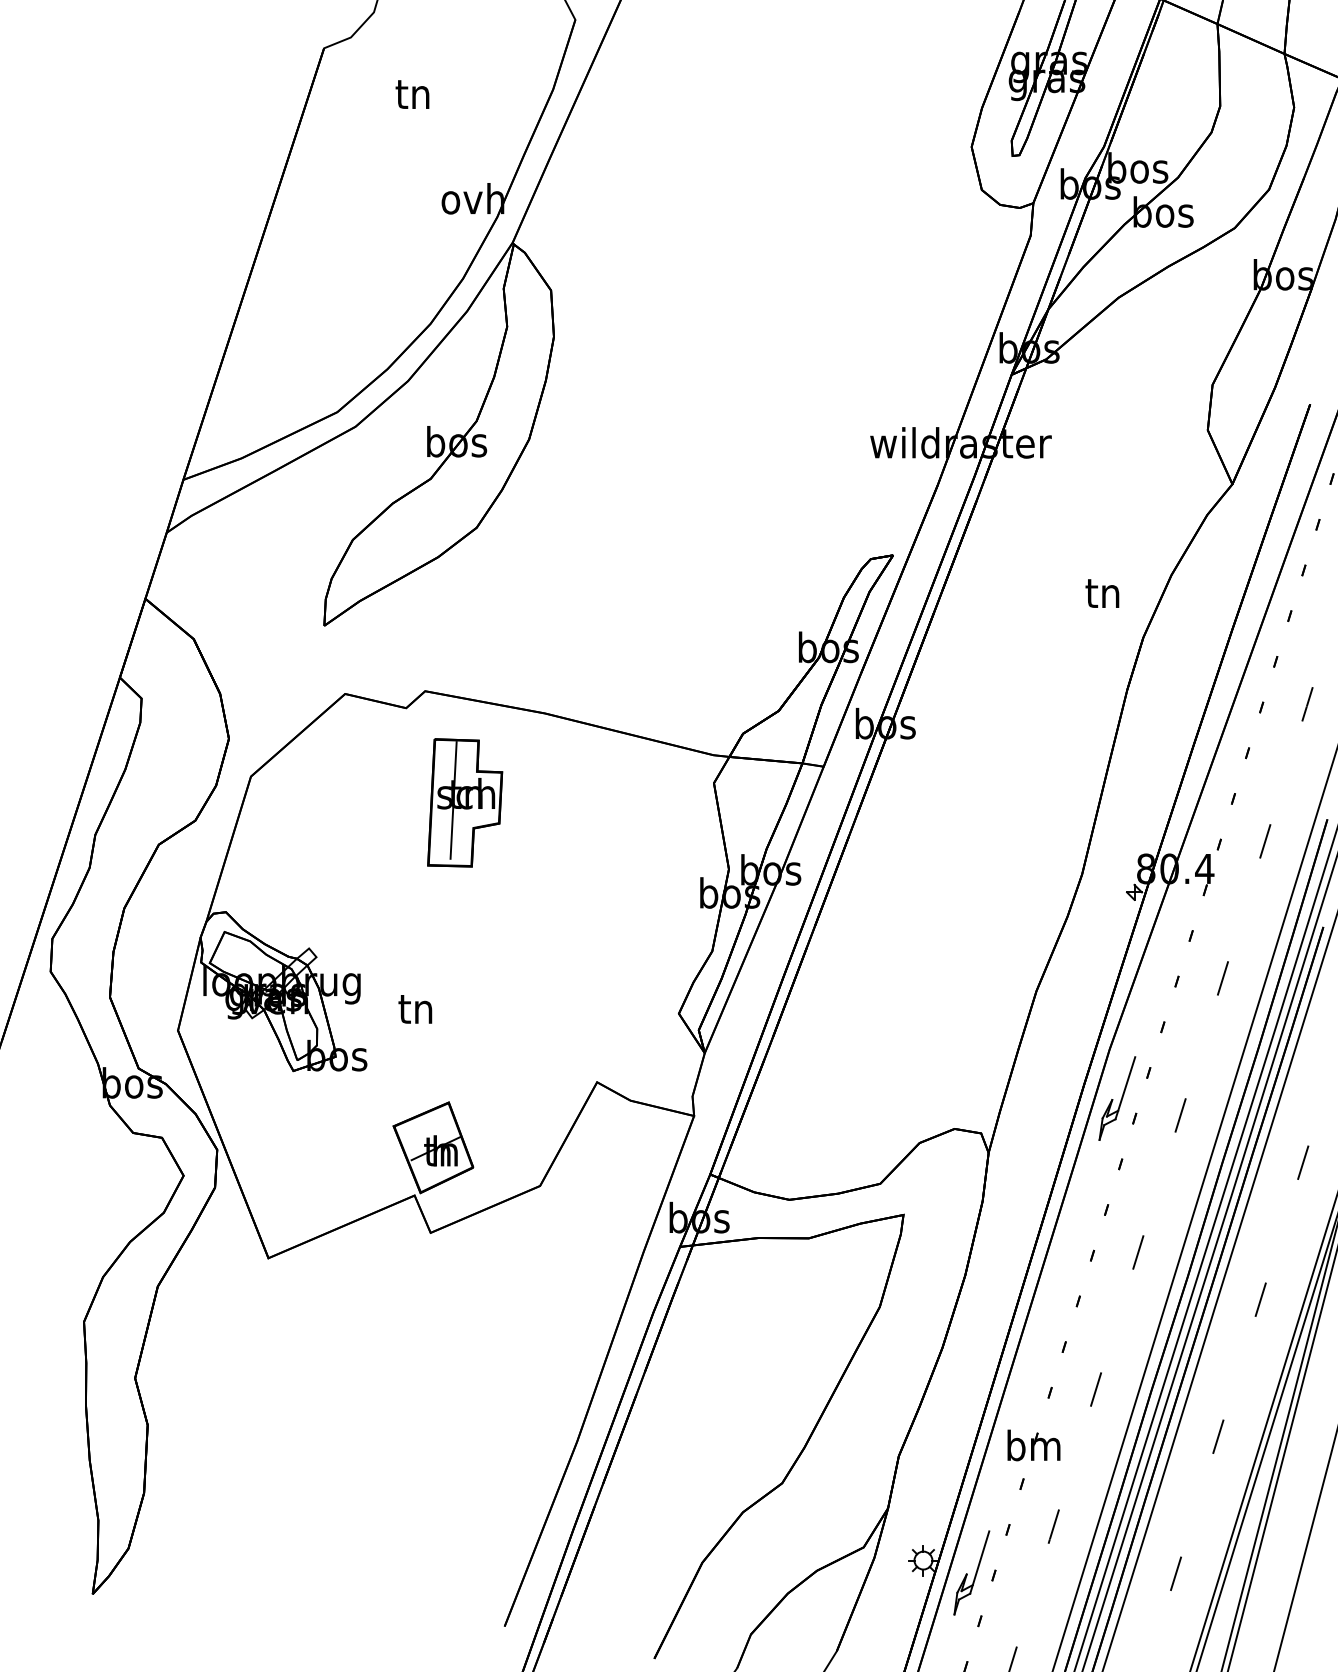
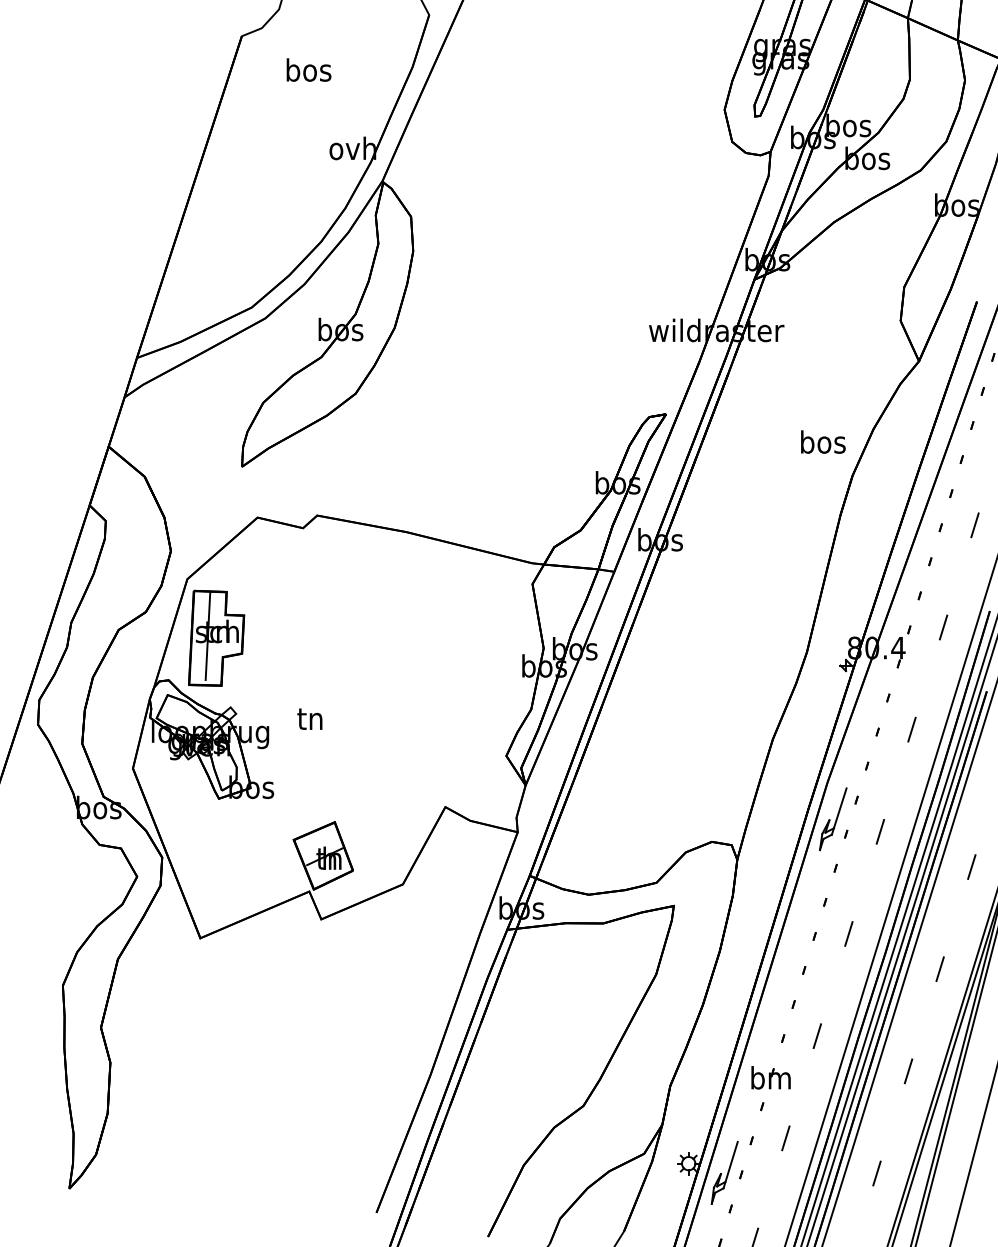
text: (414, 93) -> (309, 69), tn -> bos
text: (1104, 592) -> (823, 441), tn -> bos
part: (465, 802) -> (216, 638), moved
text: (415, 1009) -> (310, 719), moved

